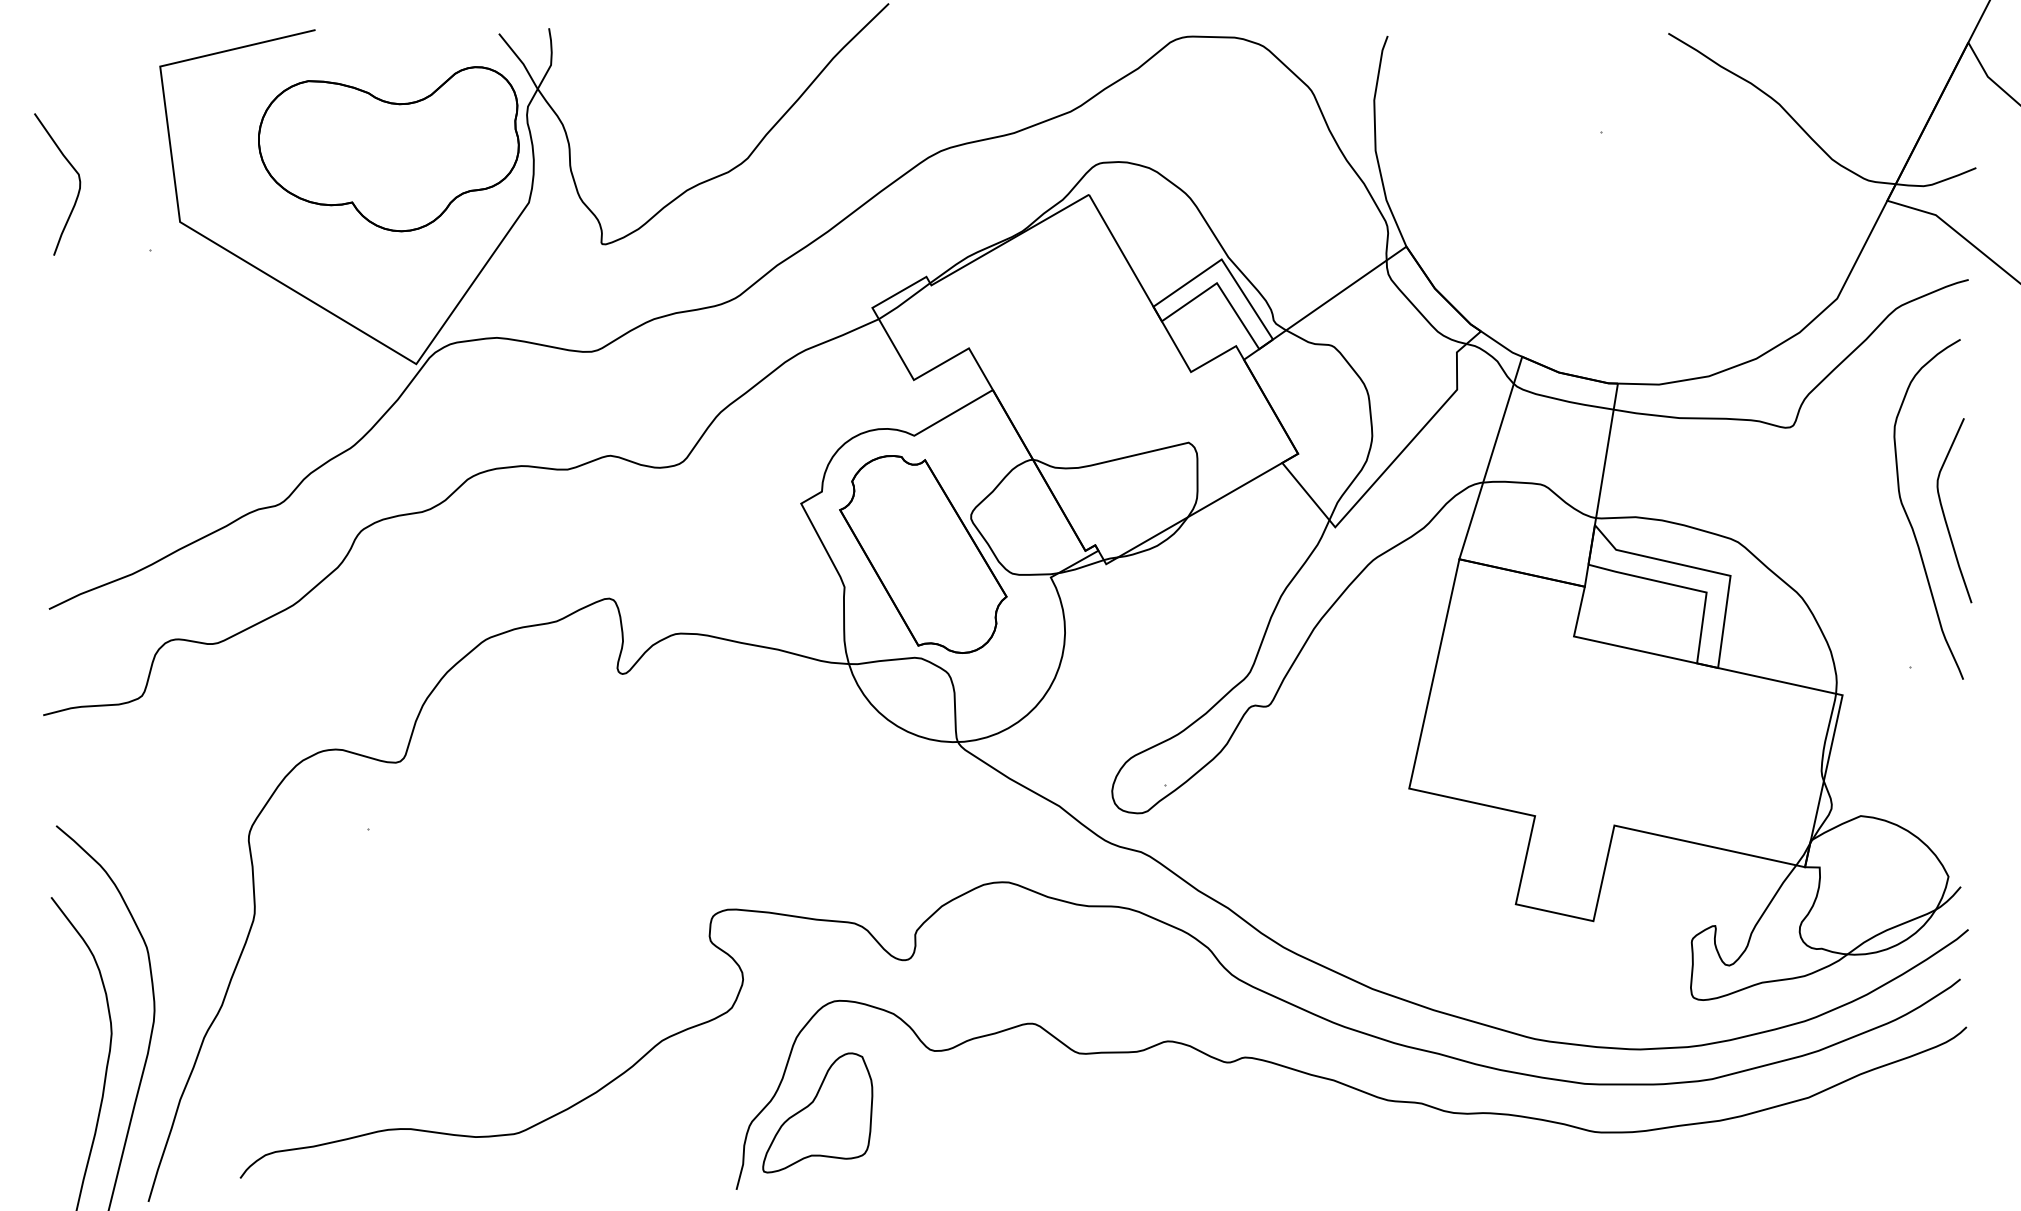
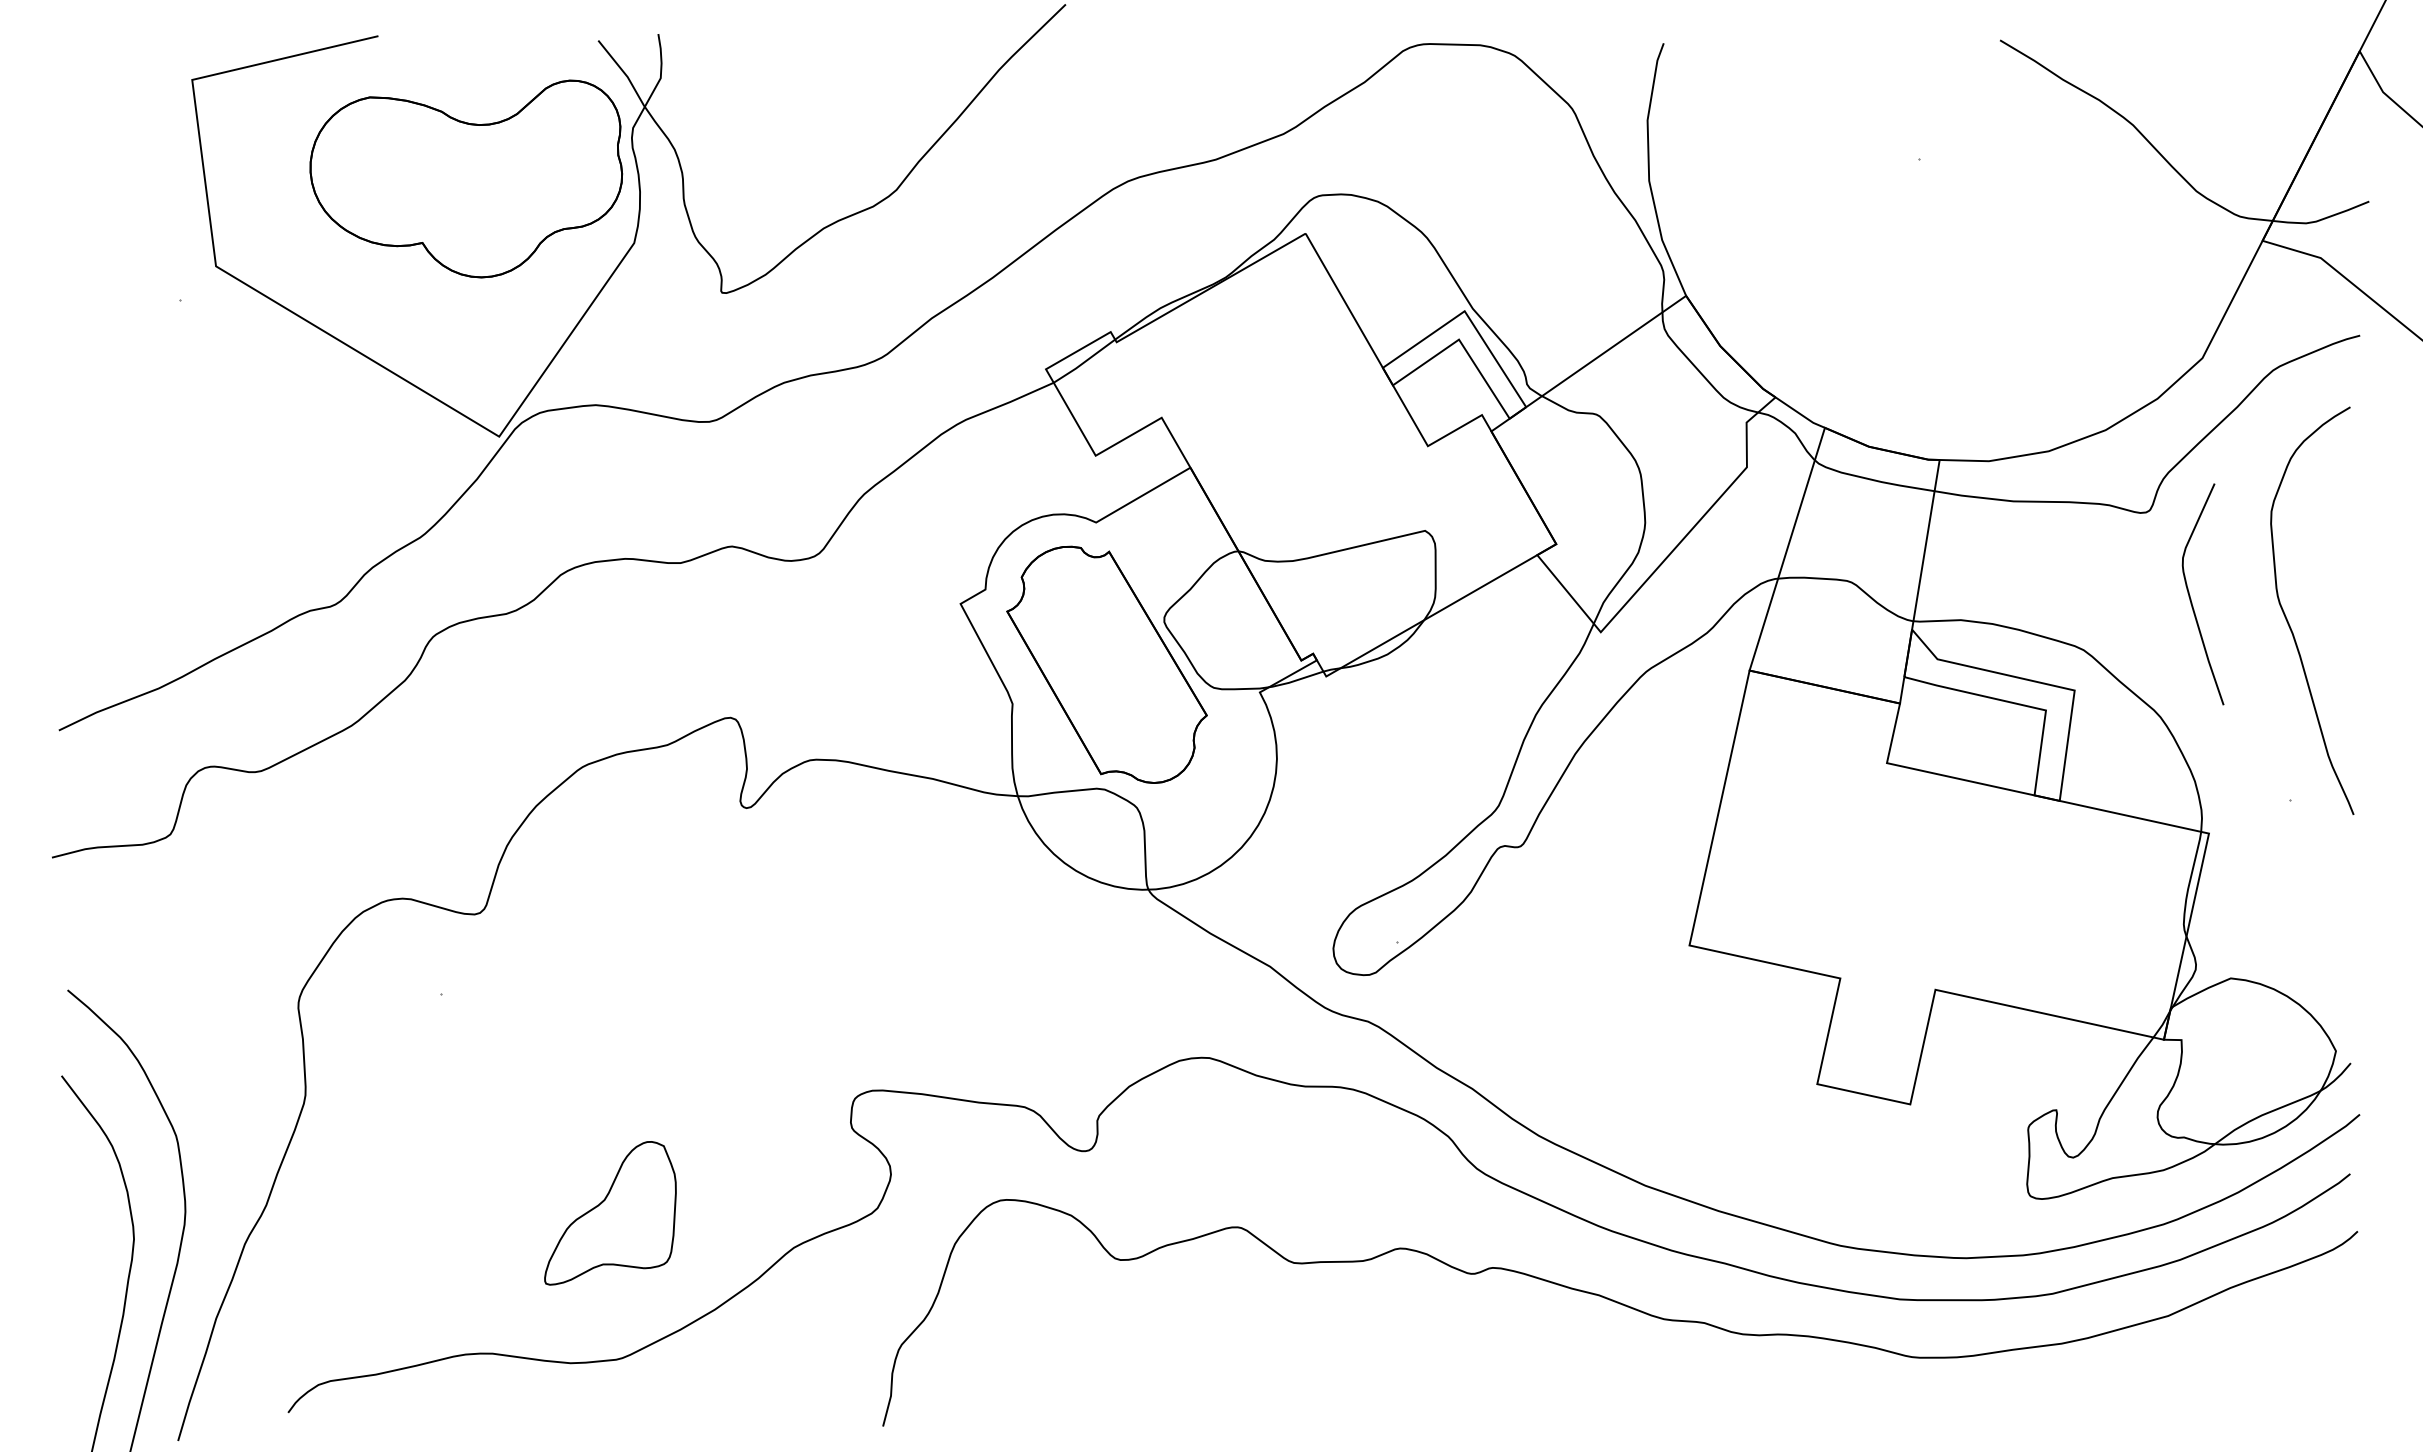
curve: (78, 179) -> (94, 215), removed
curve: (1944, 514) -> (2191, 598), moved
part: (817, 1113) -> (610, 1213), moved

